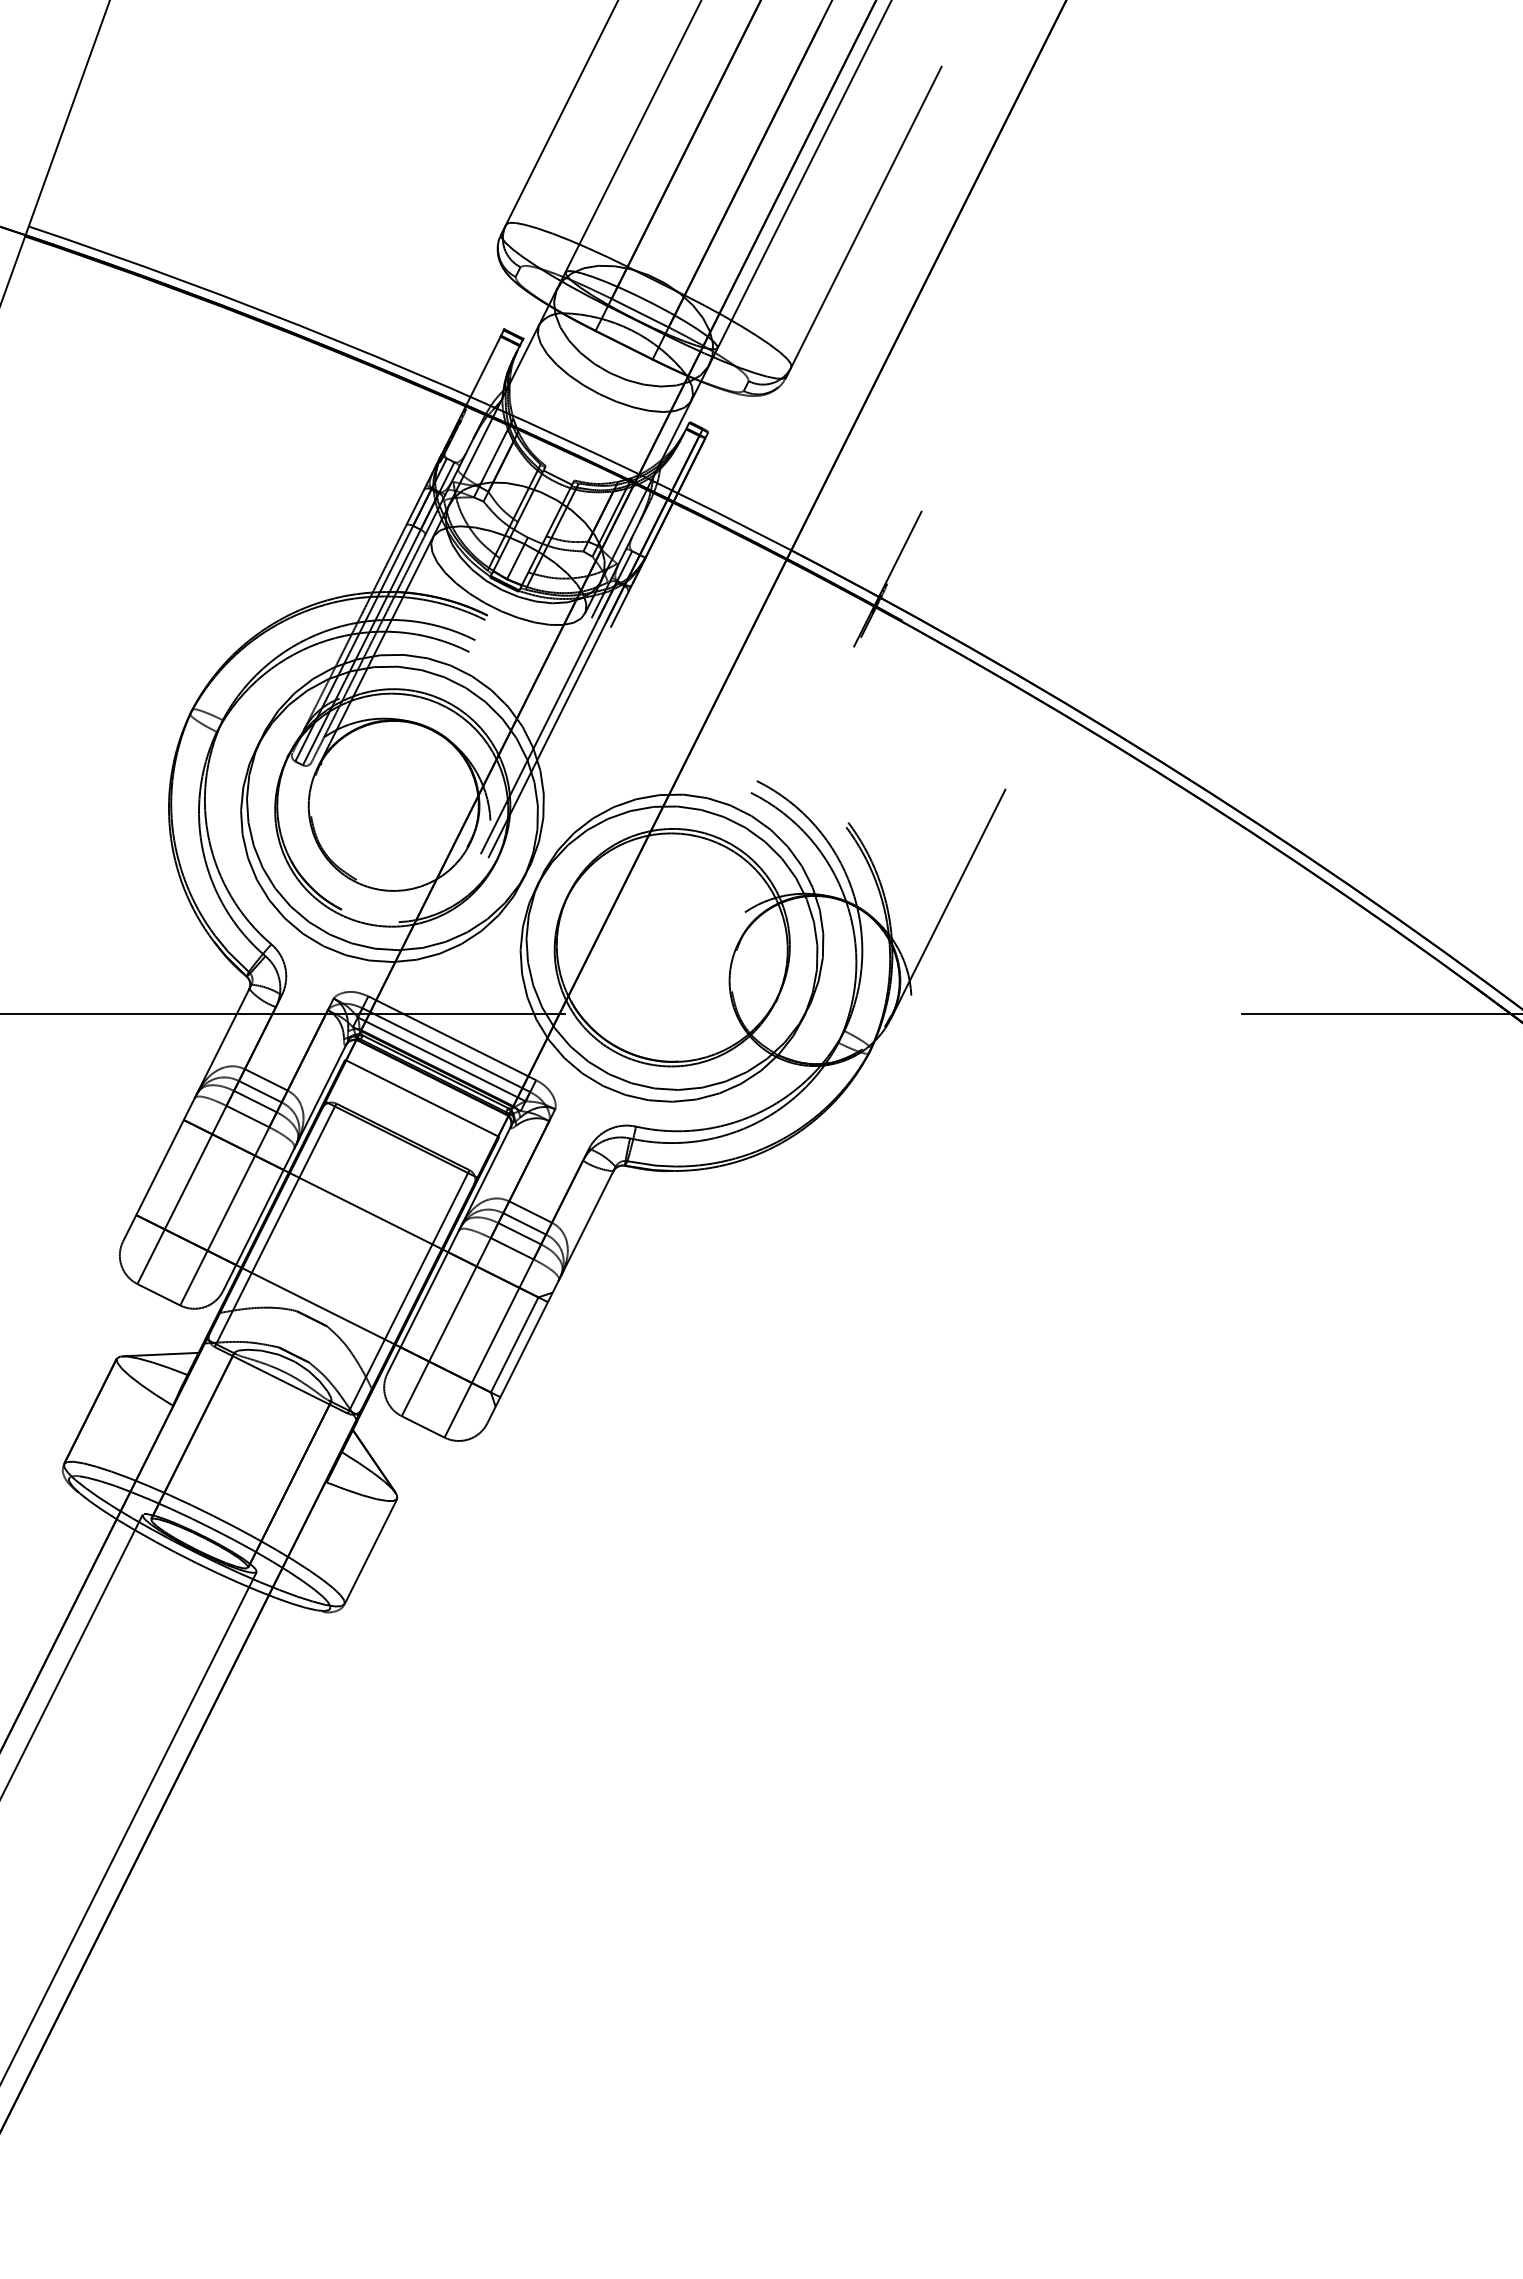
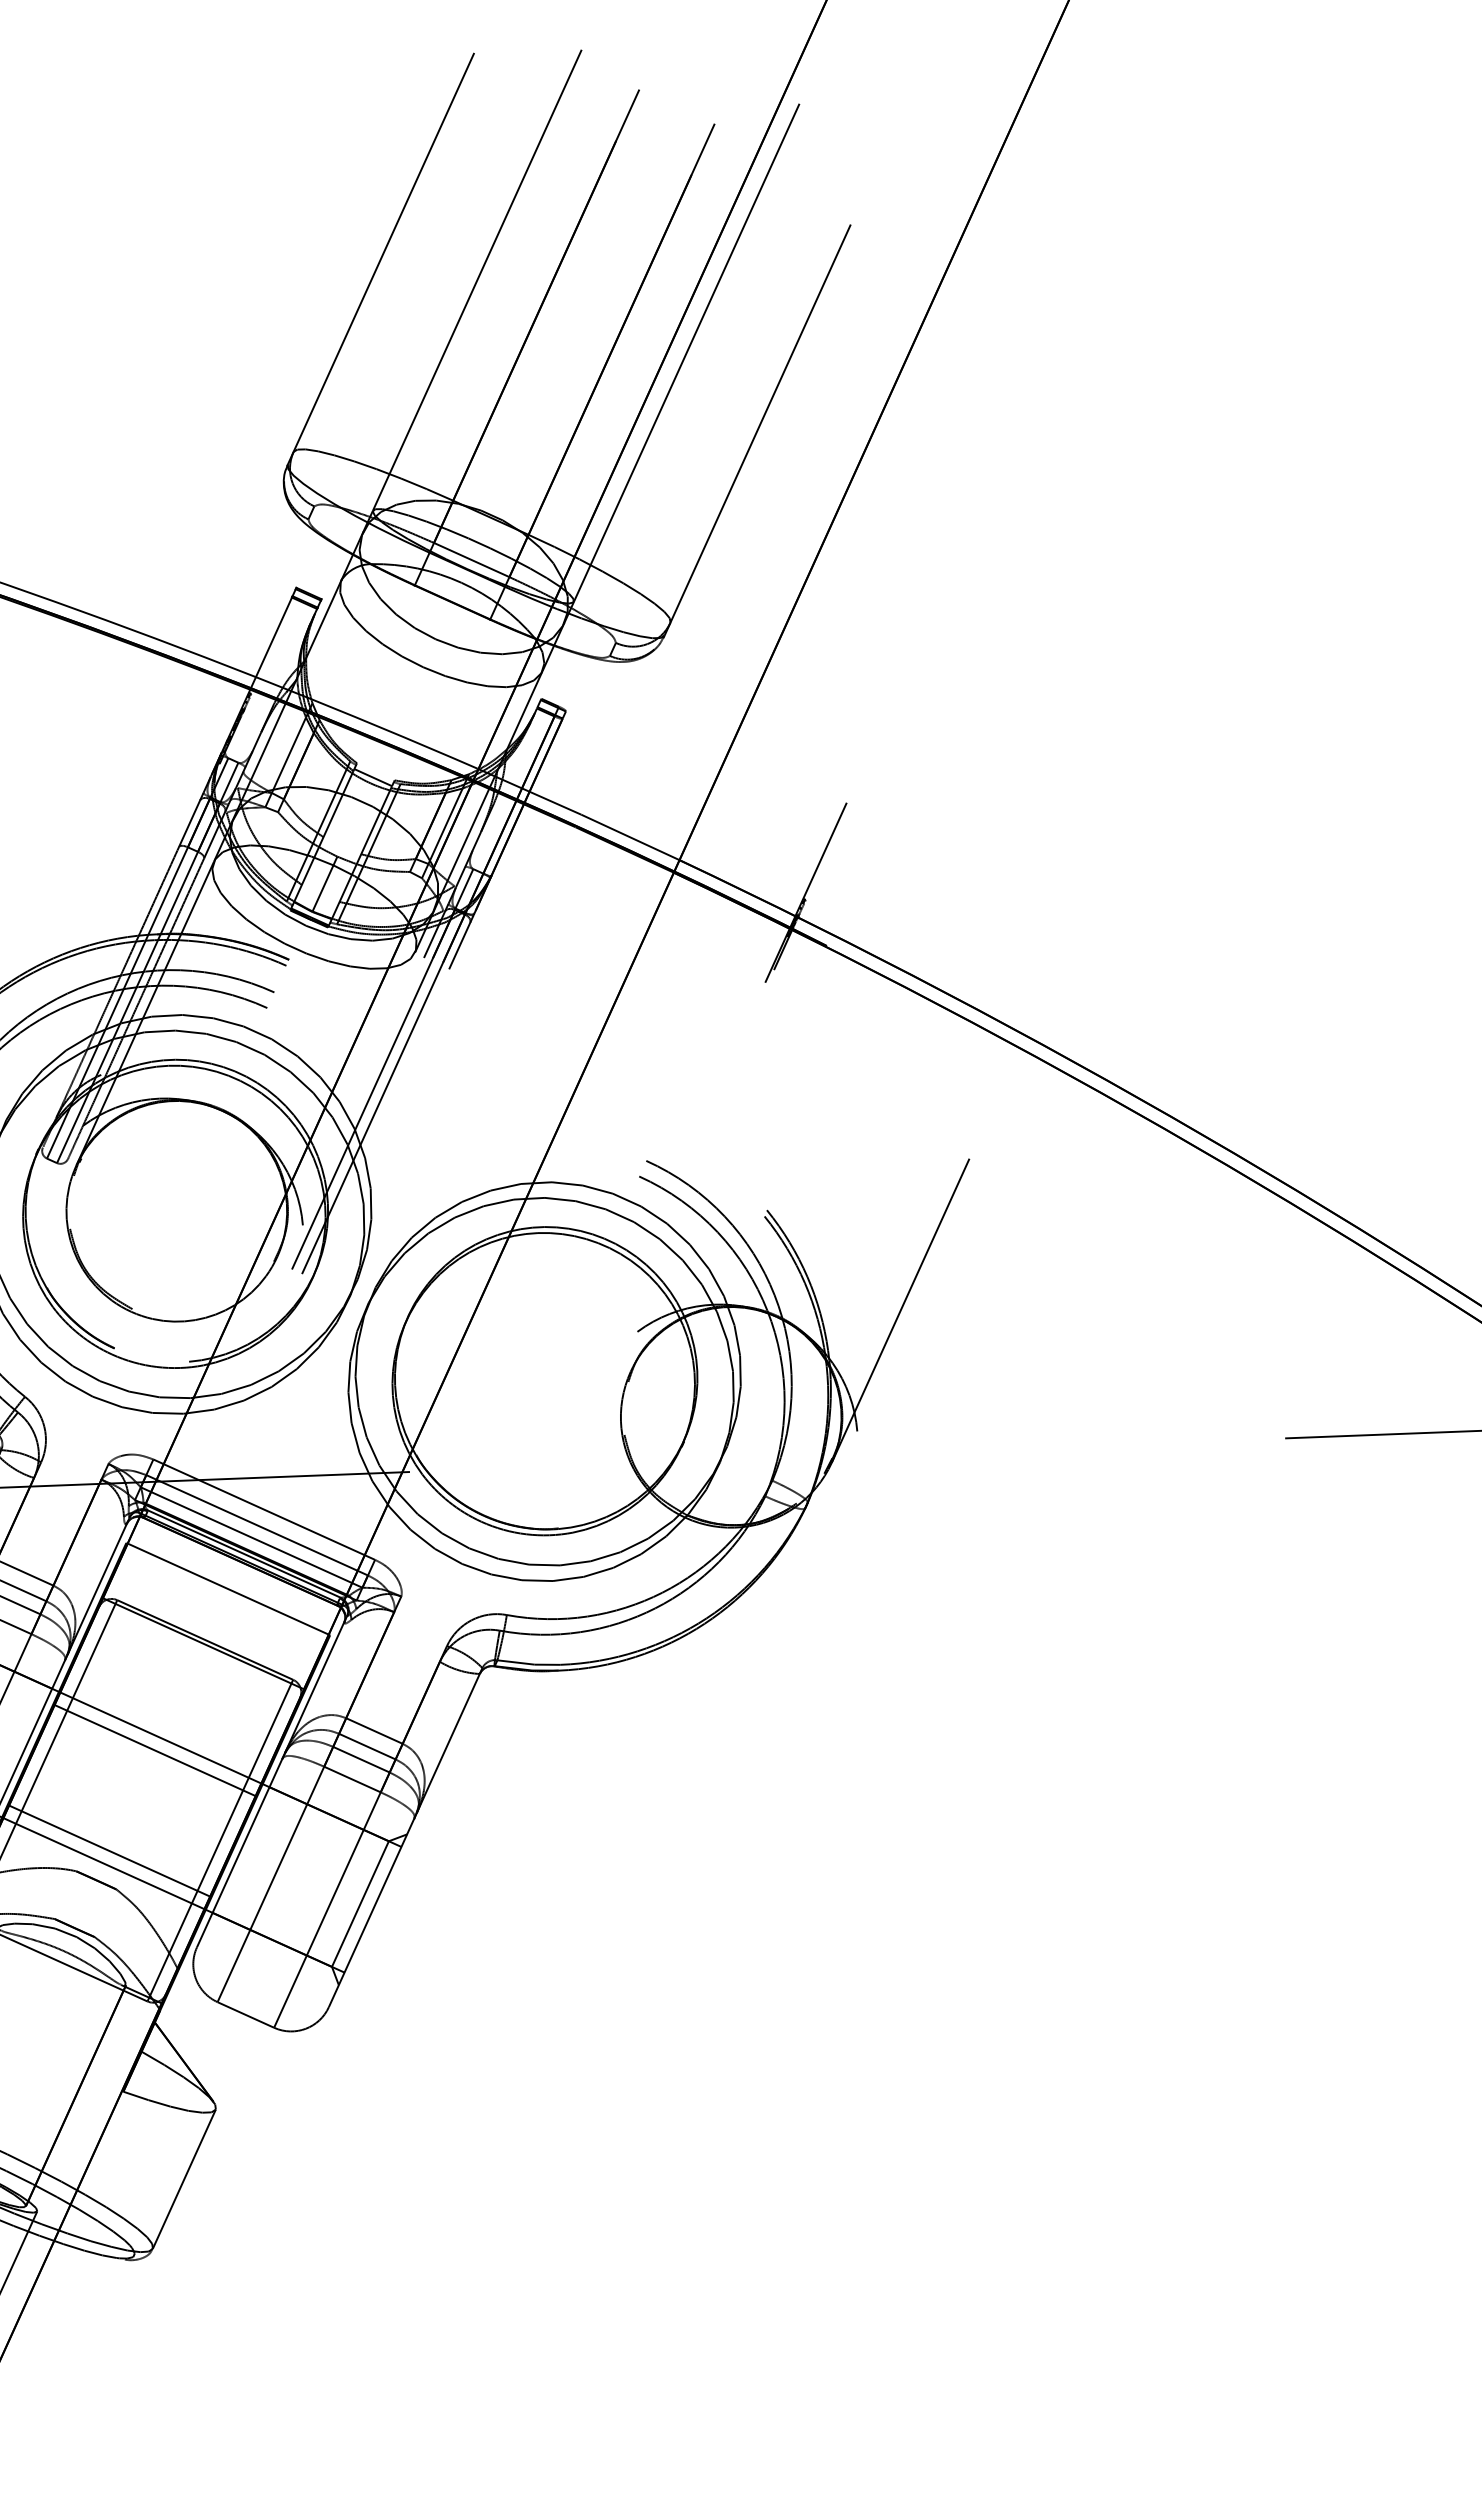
line: (361, 1220) -> (155, 1750), added
line: (323, 1296) -> (110, 1850), added

